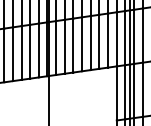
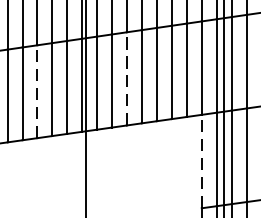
line: (73, 45) -> (127, 78), solid -> dashed
line: (21, 53) -> (37, 92), solid -> dashed
line: (116, 92) -> (201, 159), solid -> dashed

